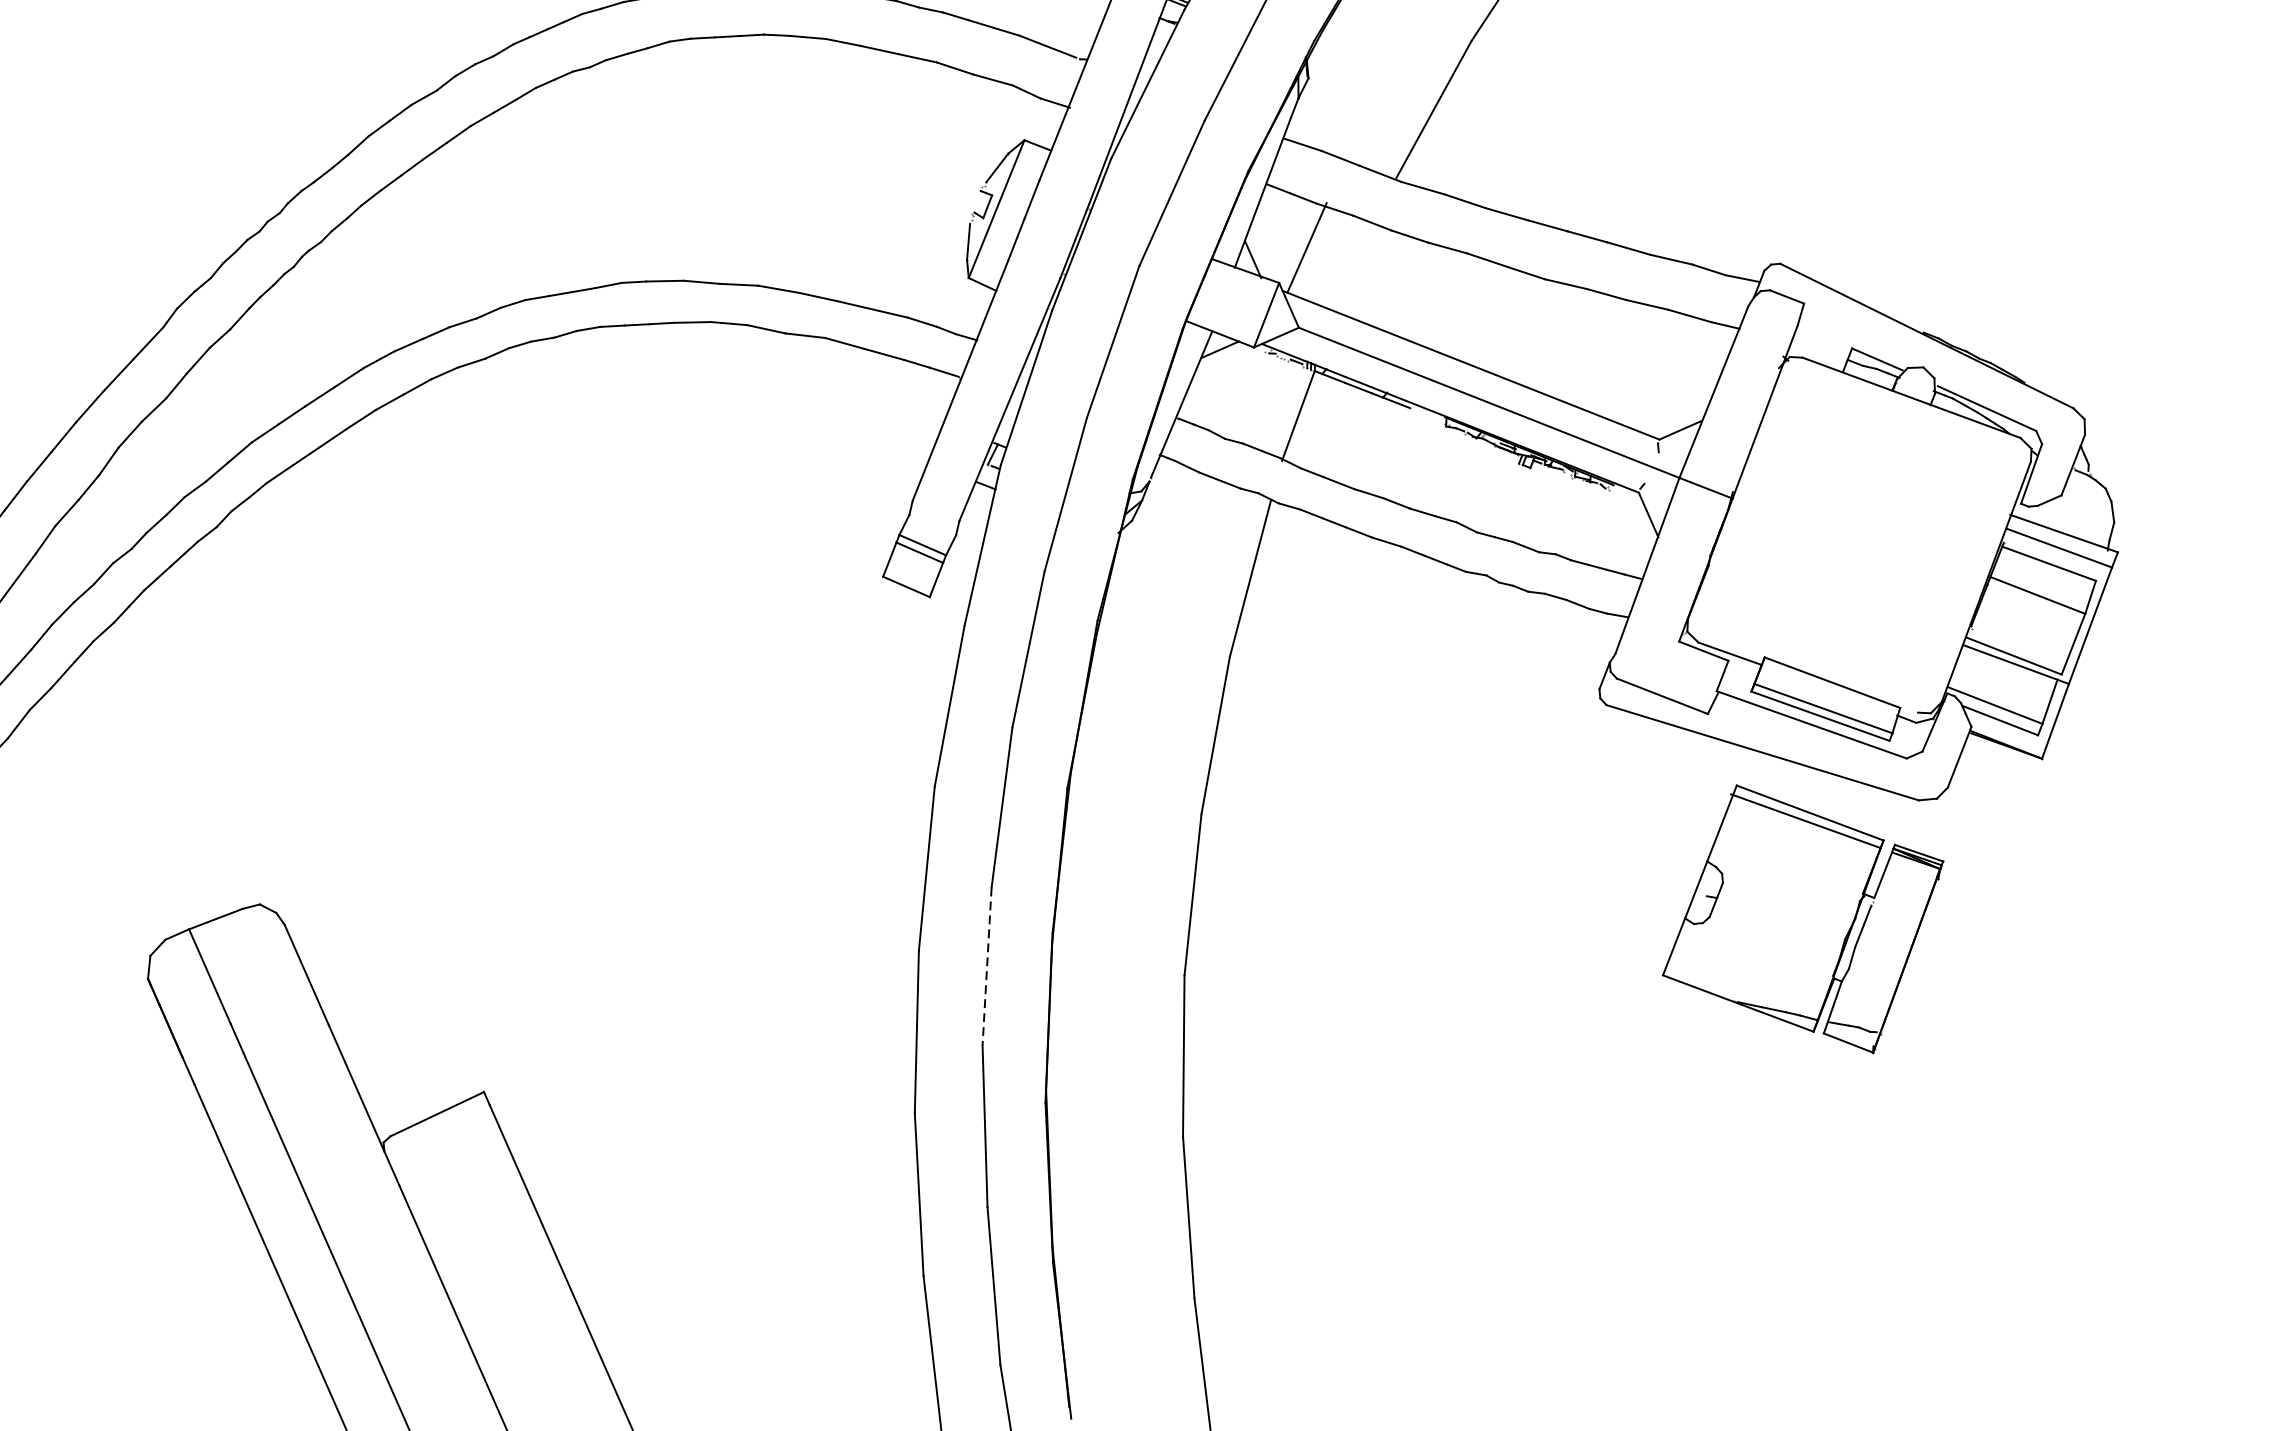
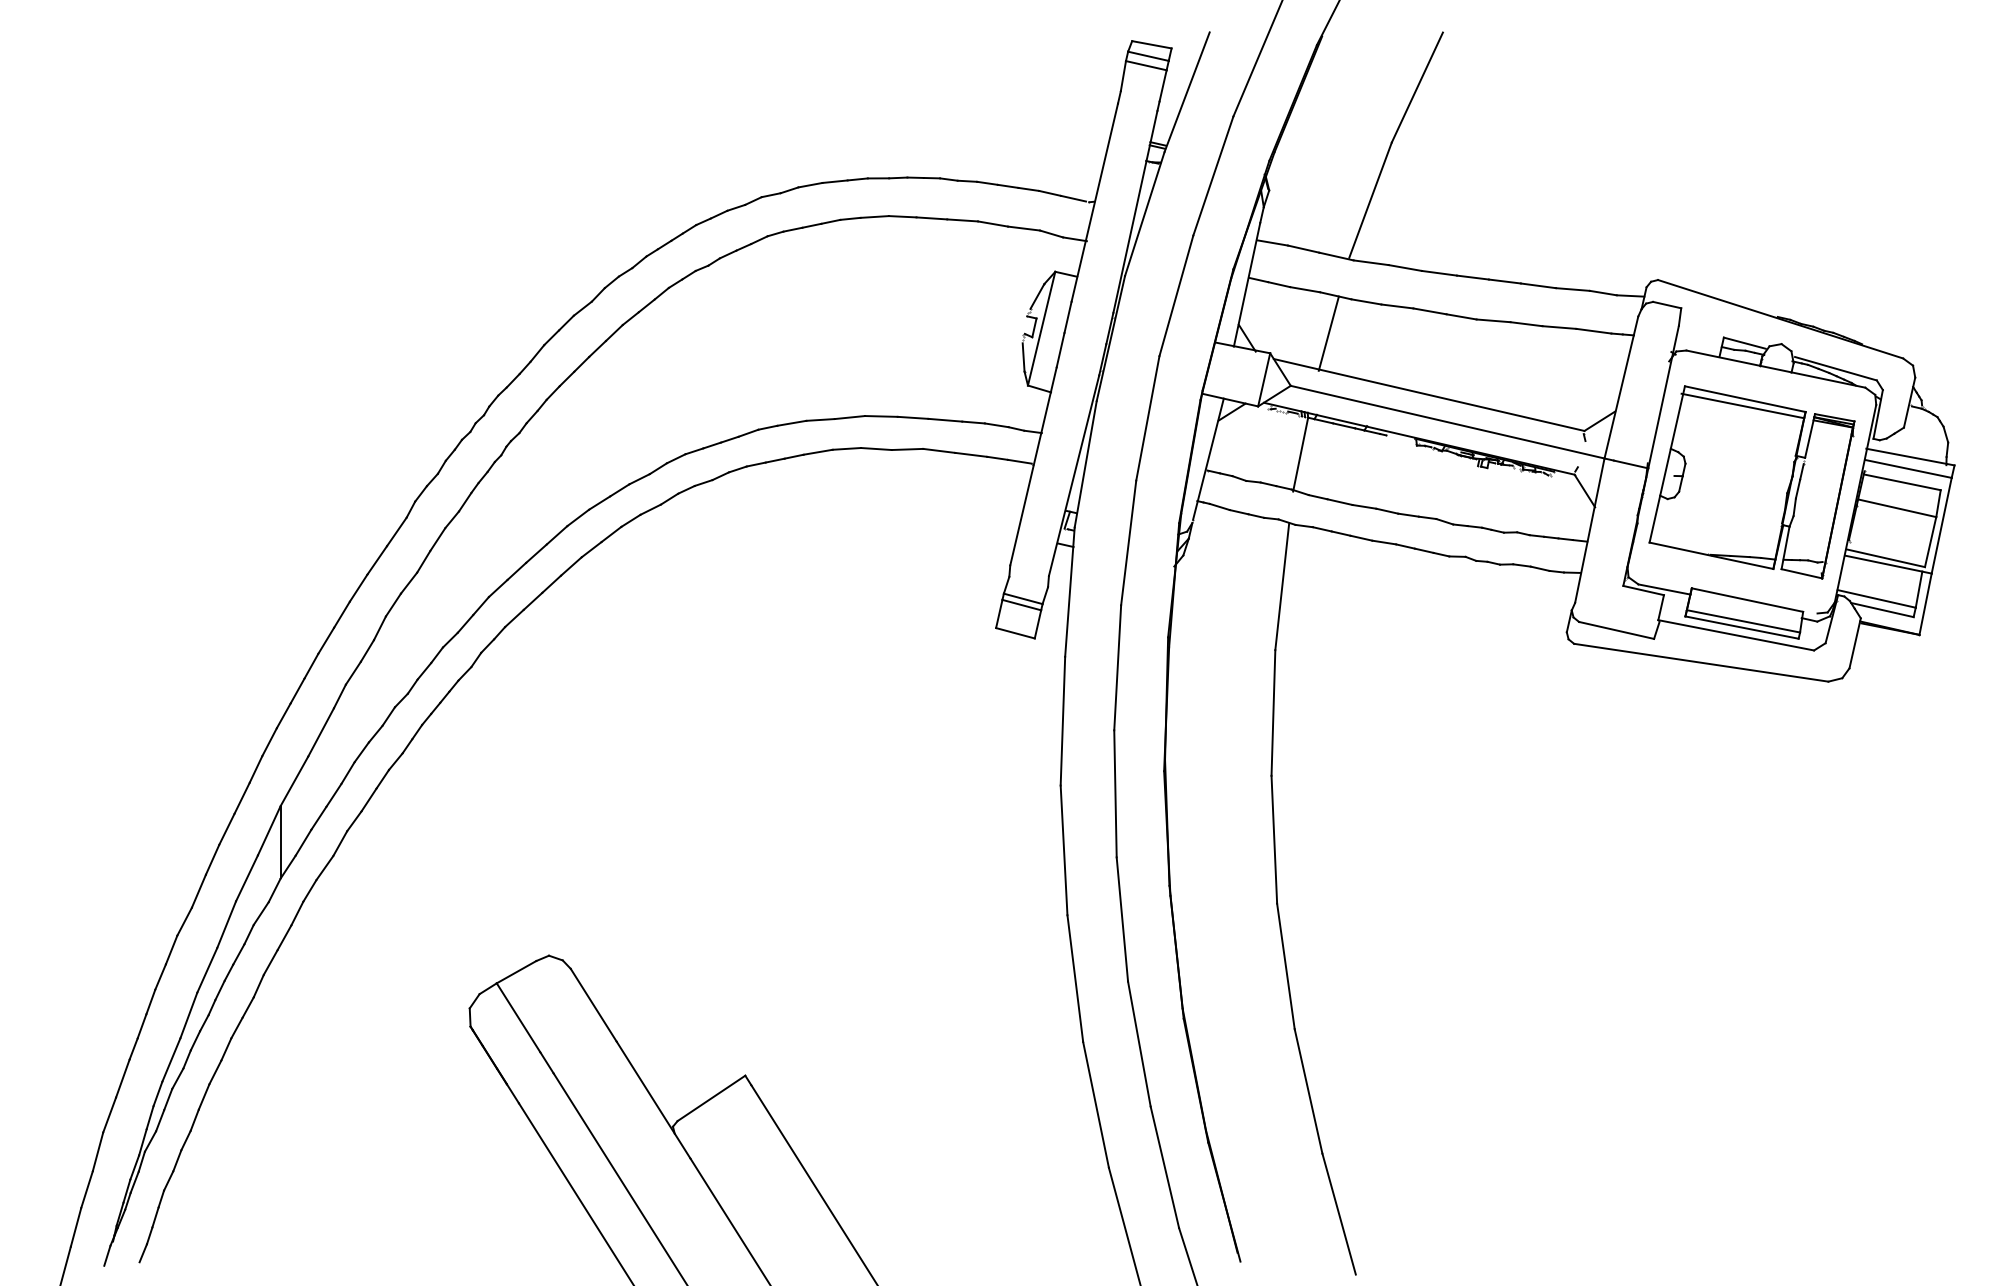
line: (1306, 247) -> (1328, 333), moved
part: (1802, 918) -> (1751, 482), moved
line: (987, 966) -> (1122, 919), dashed -> solid

